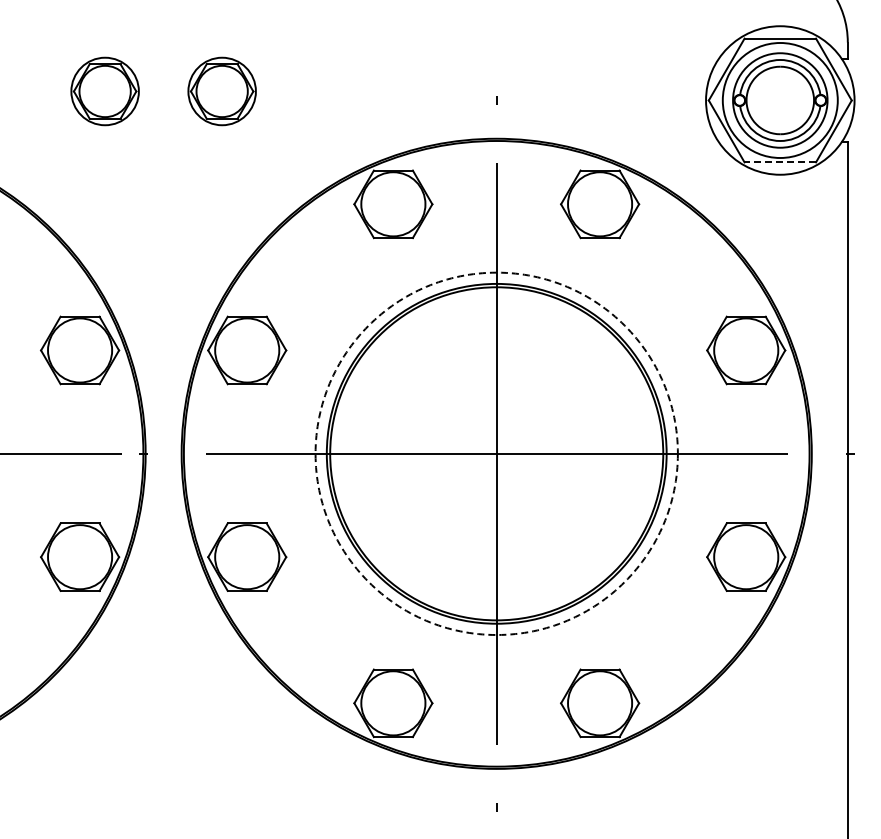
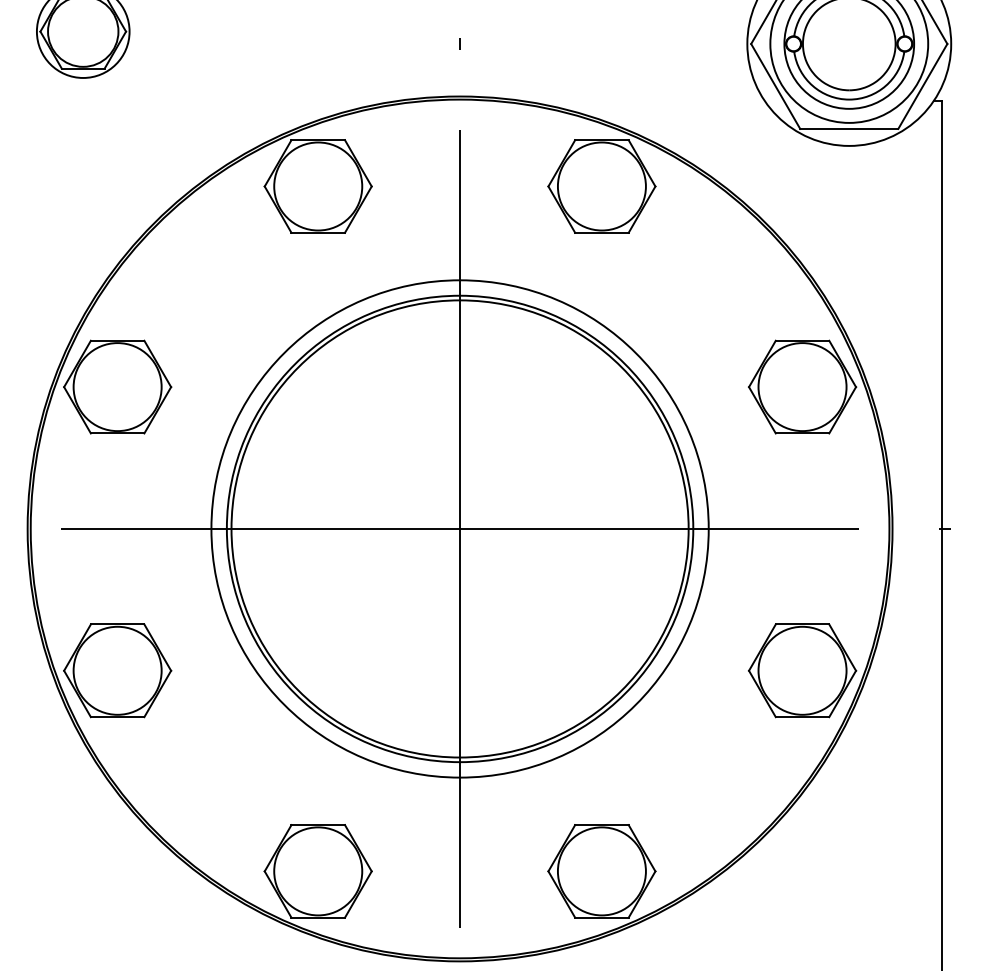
line: (780, 162) -> (849, 129), dashed -> solid
circle: (496, 453) -> (459, 528), dashed -> solid

